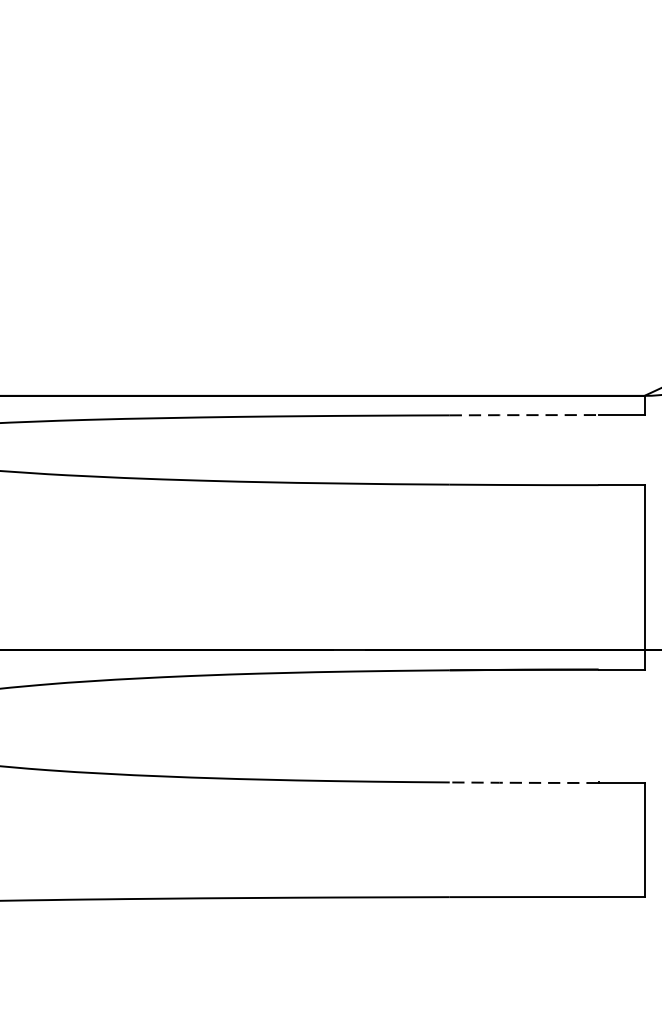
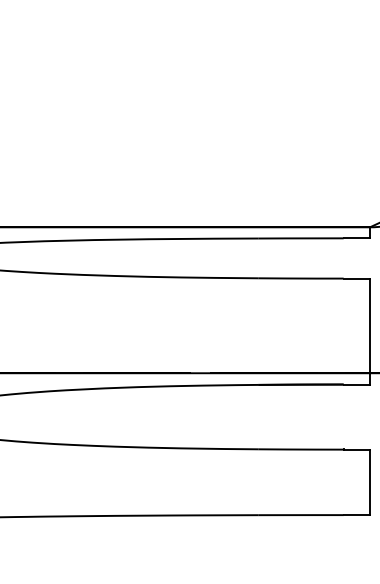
line: (525, 415) -> (301, 238), dashed -> solid
line: (523, 782) -> (300, 449), dashed -> solid

